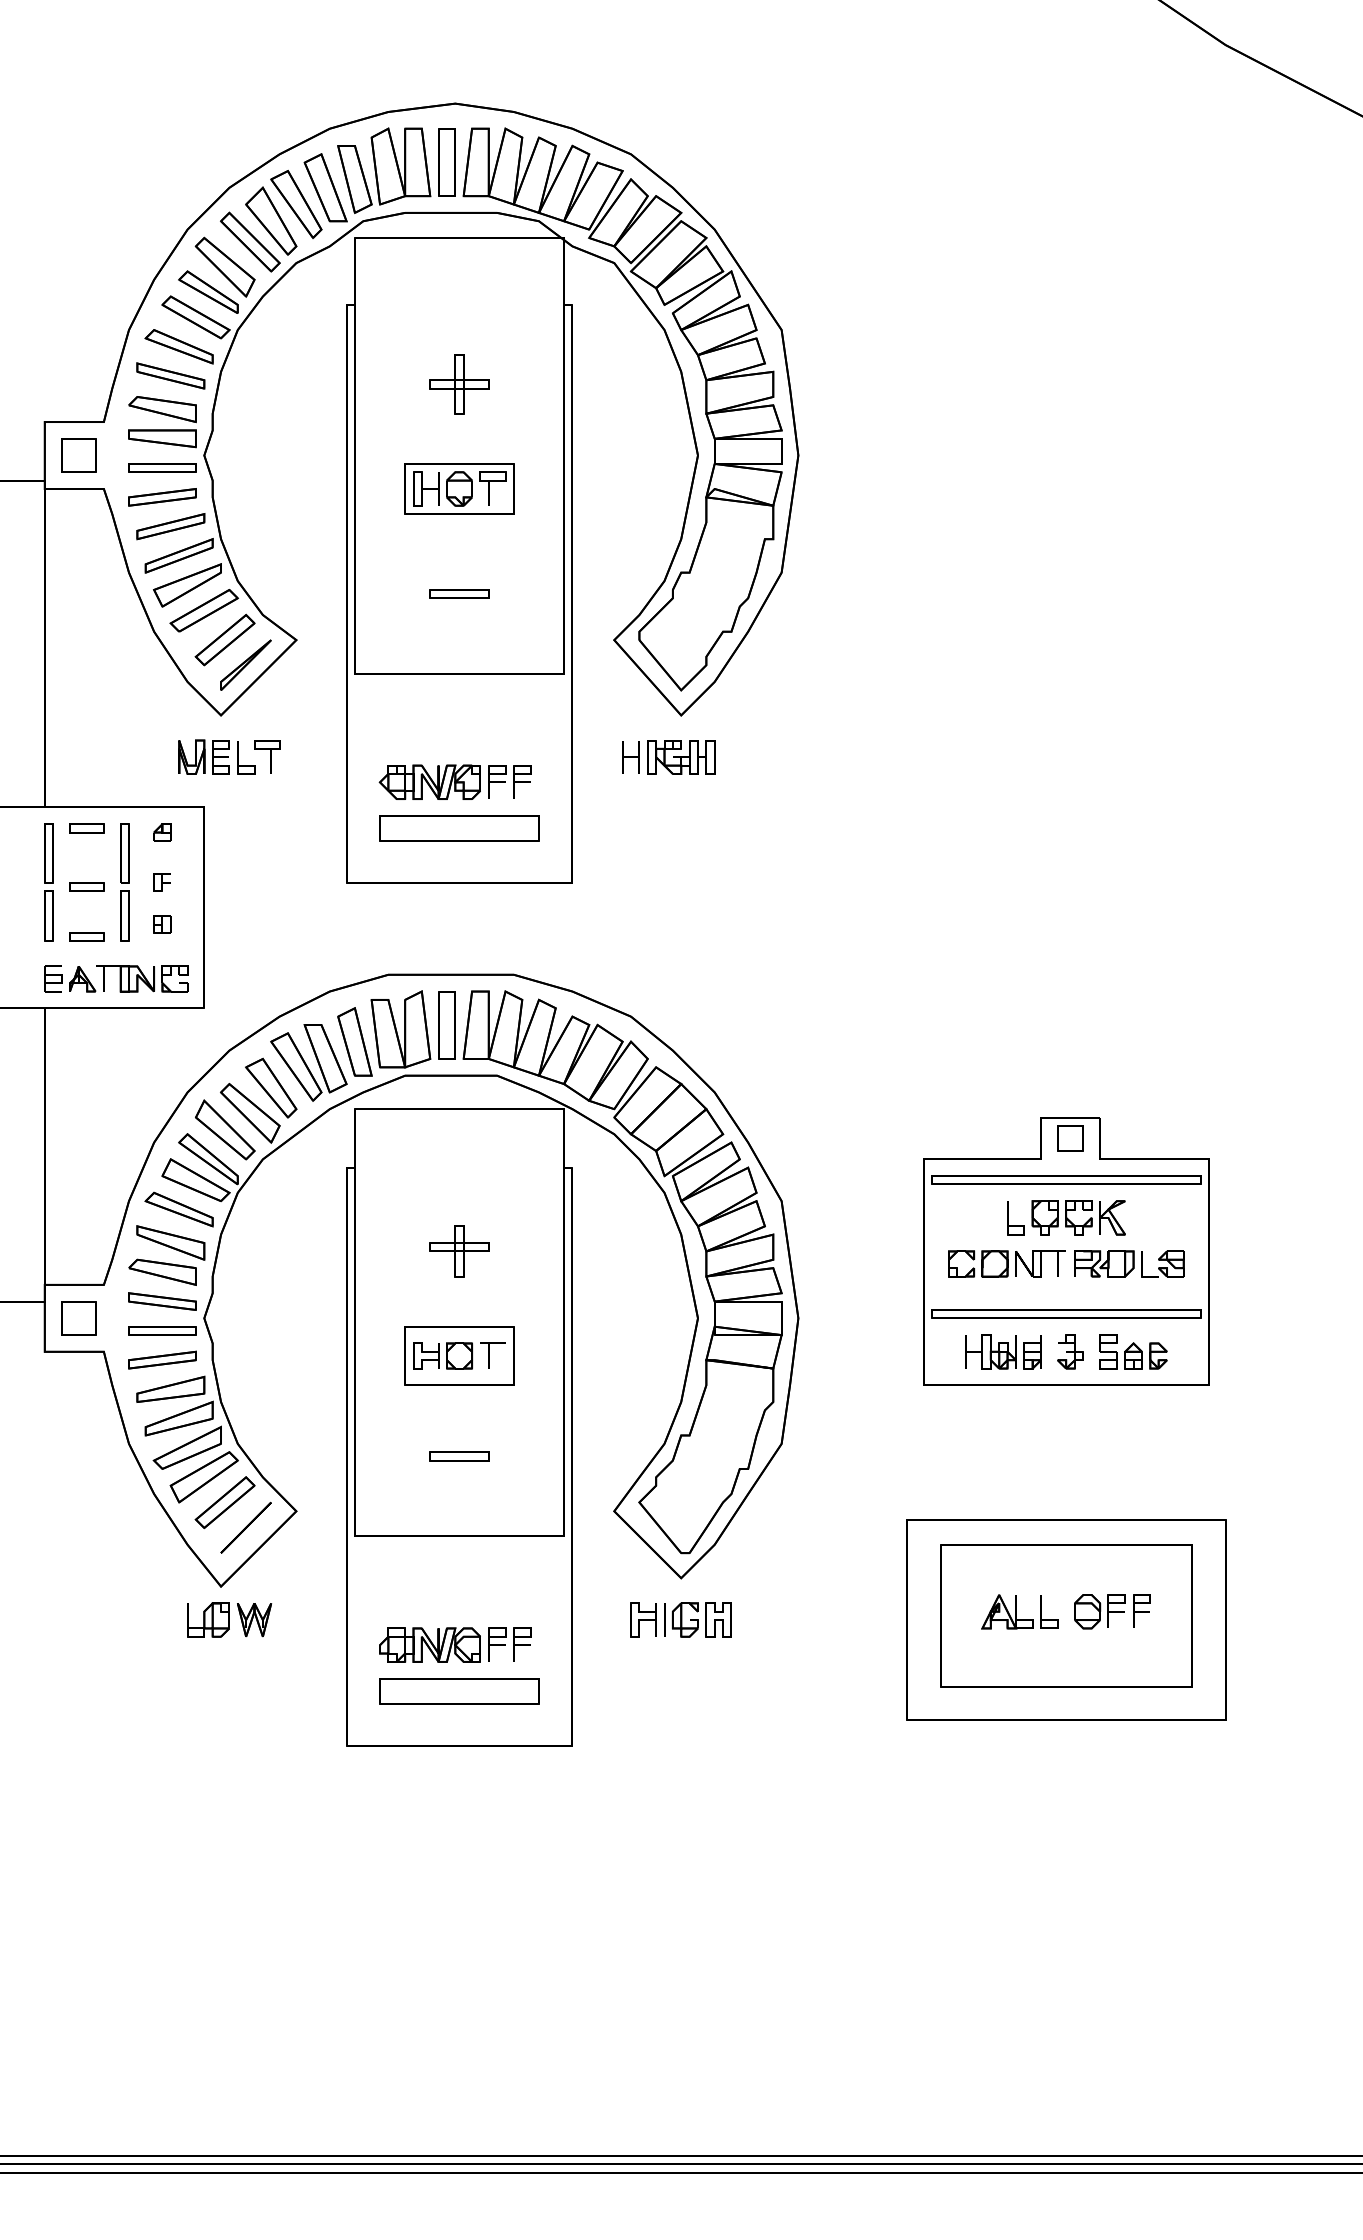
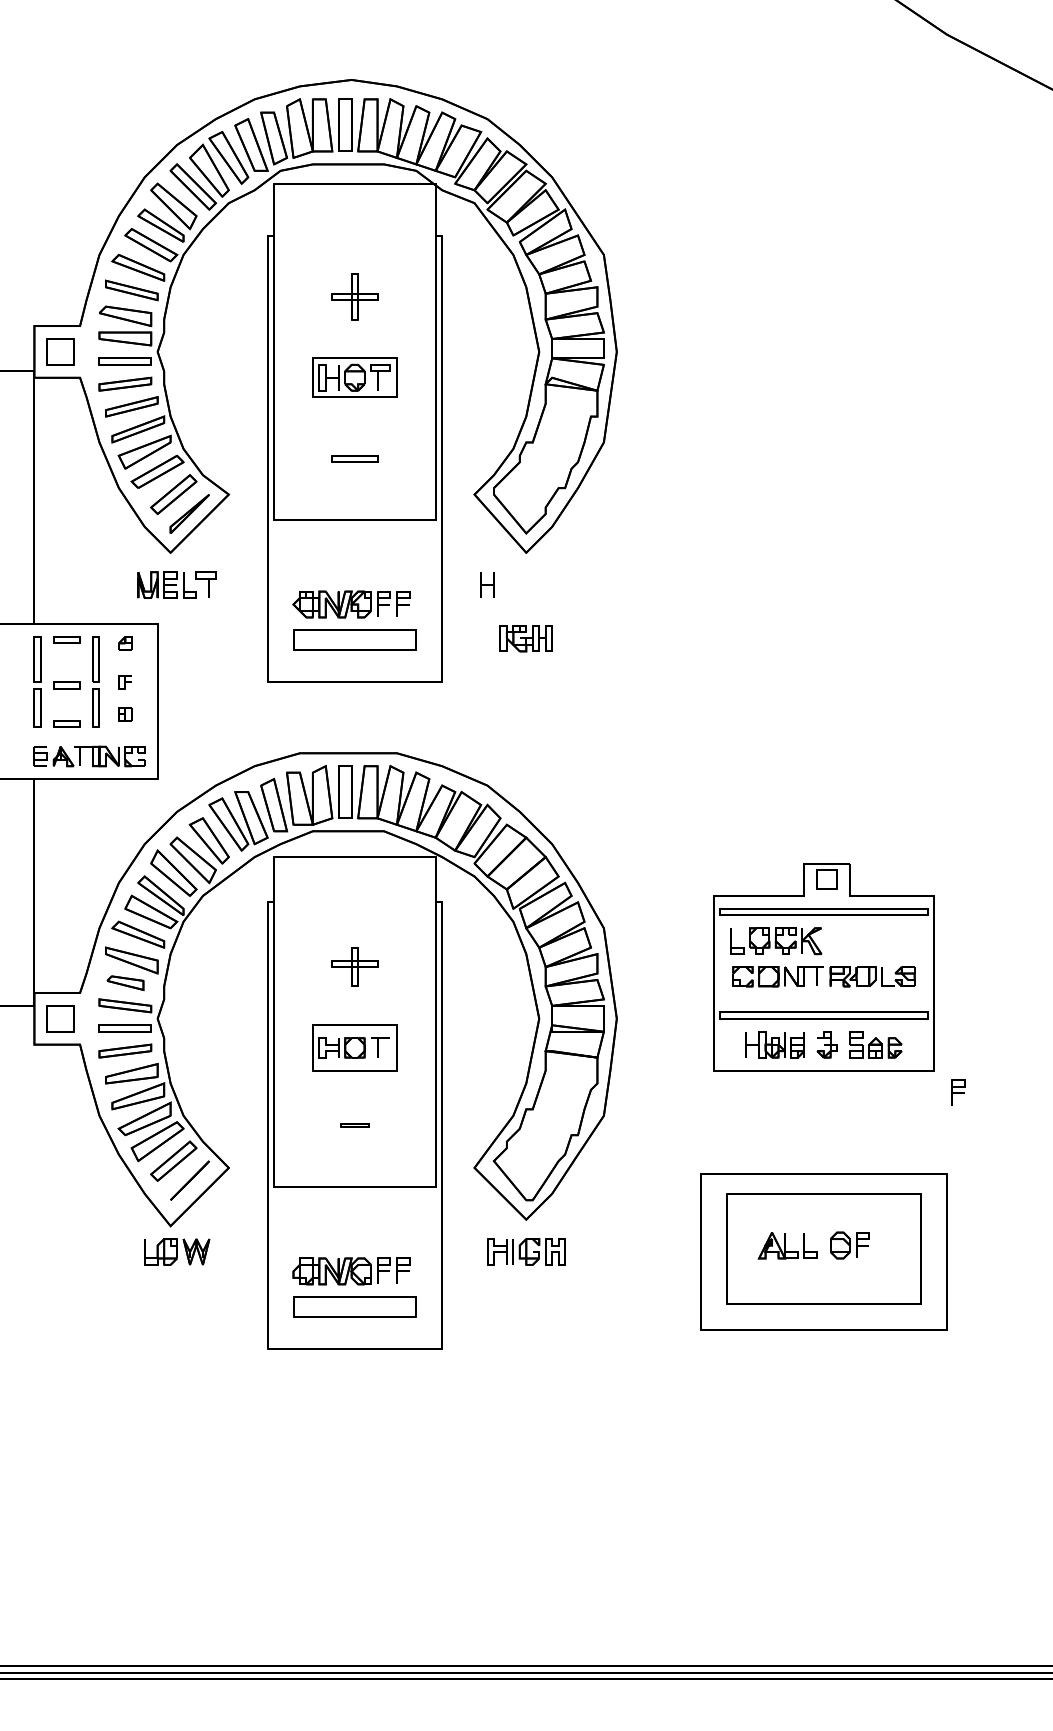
part: (681, 757) -> (526, 638), moved
part: (1066, 1217) -> (776, 940), moved
part: (162, 1271) -> (125, 982), size x0.7
part: (459, 1456) -> (354, 1125), size x0.6
part: (1141, 1610) -> (958, 1092), moved

